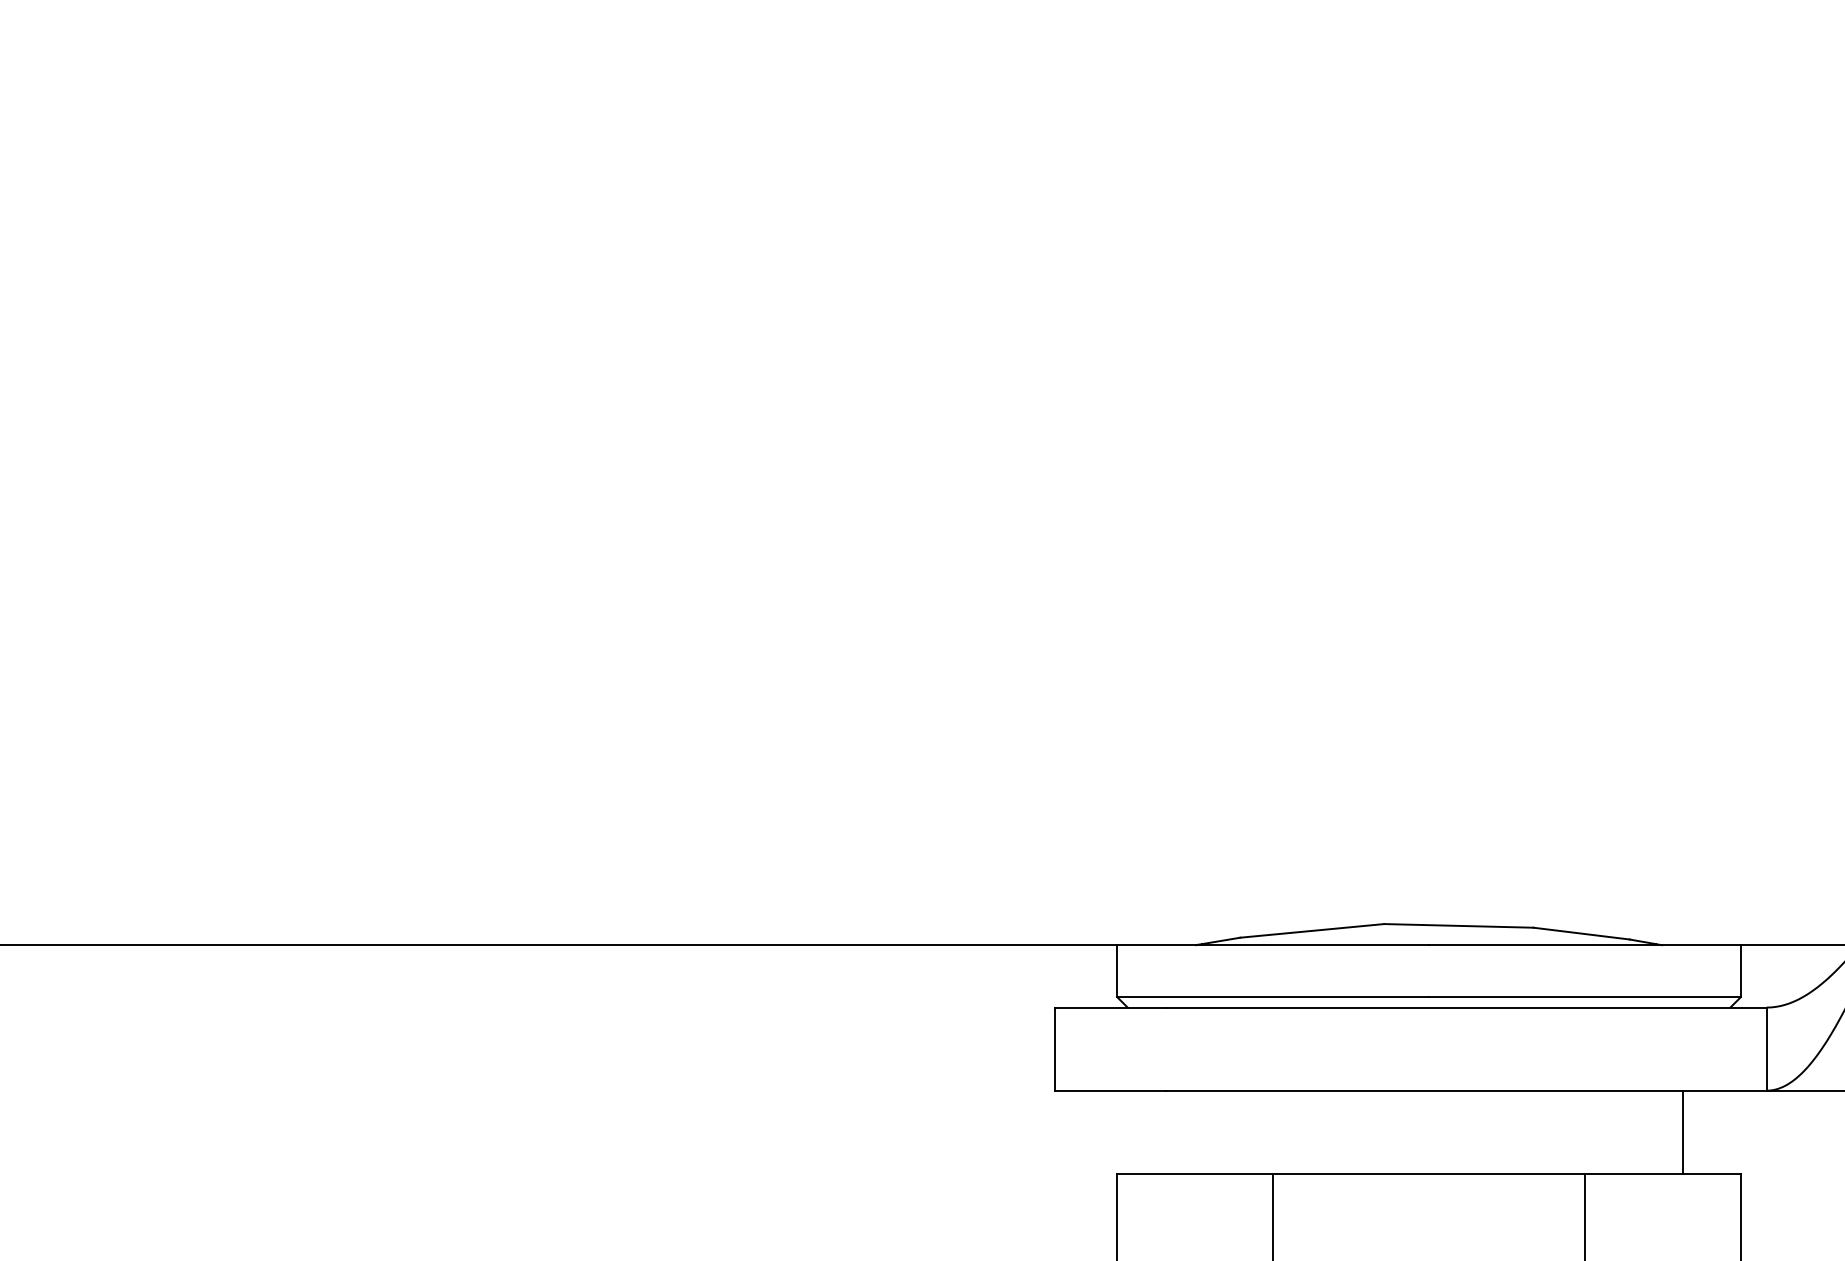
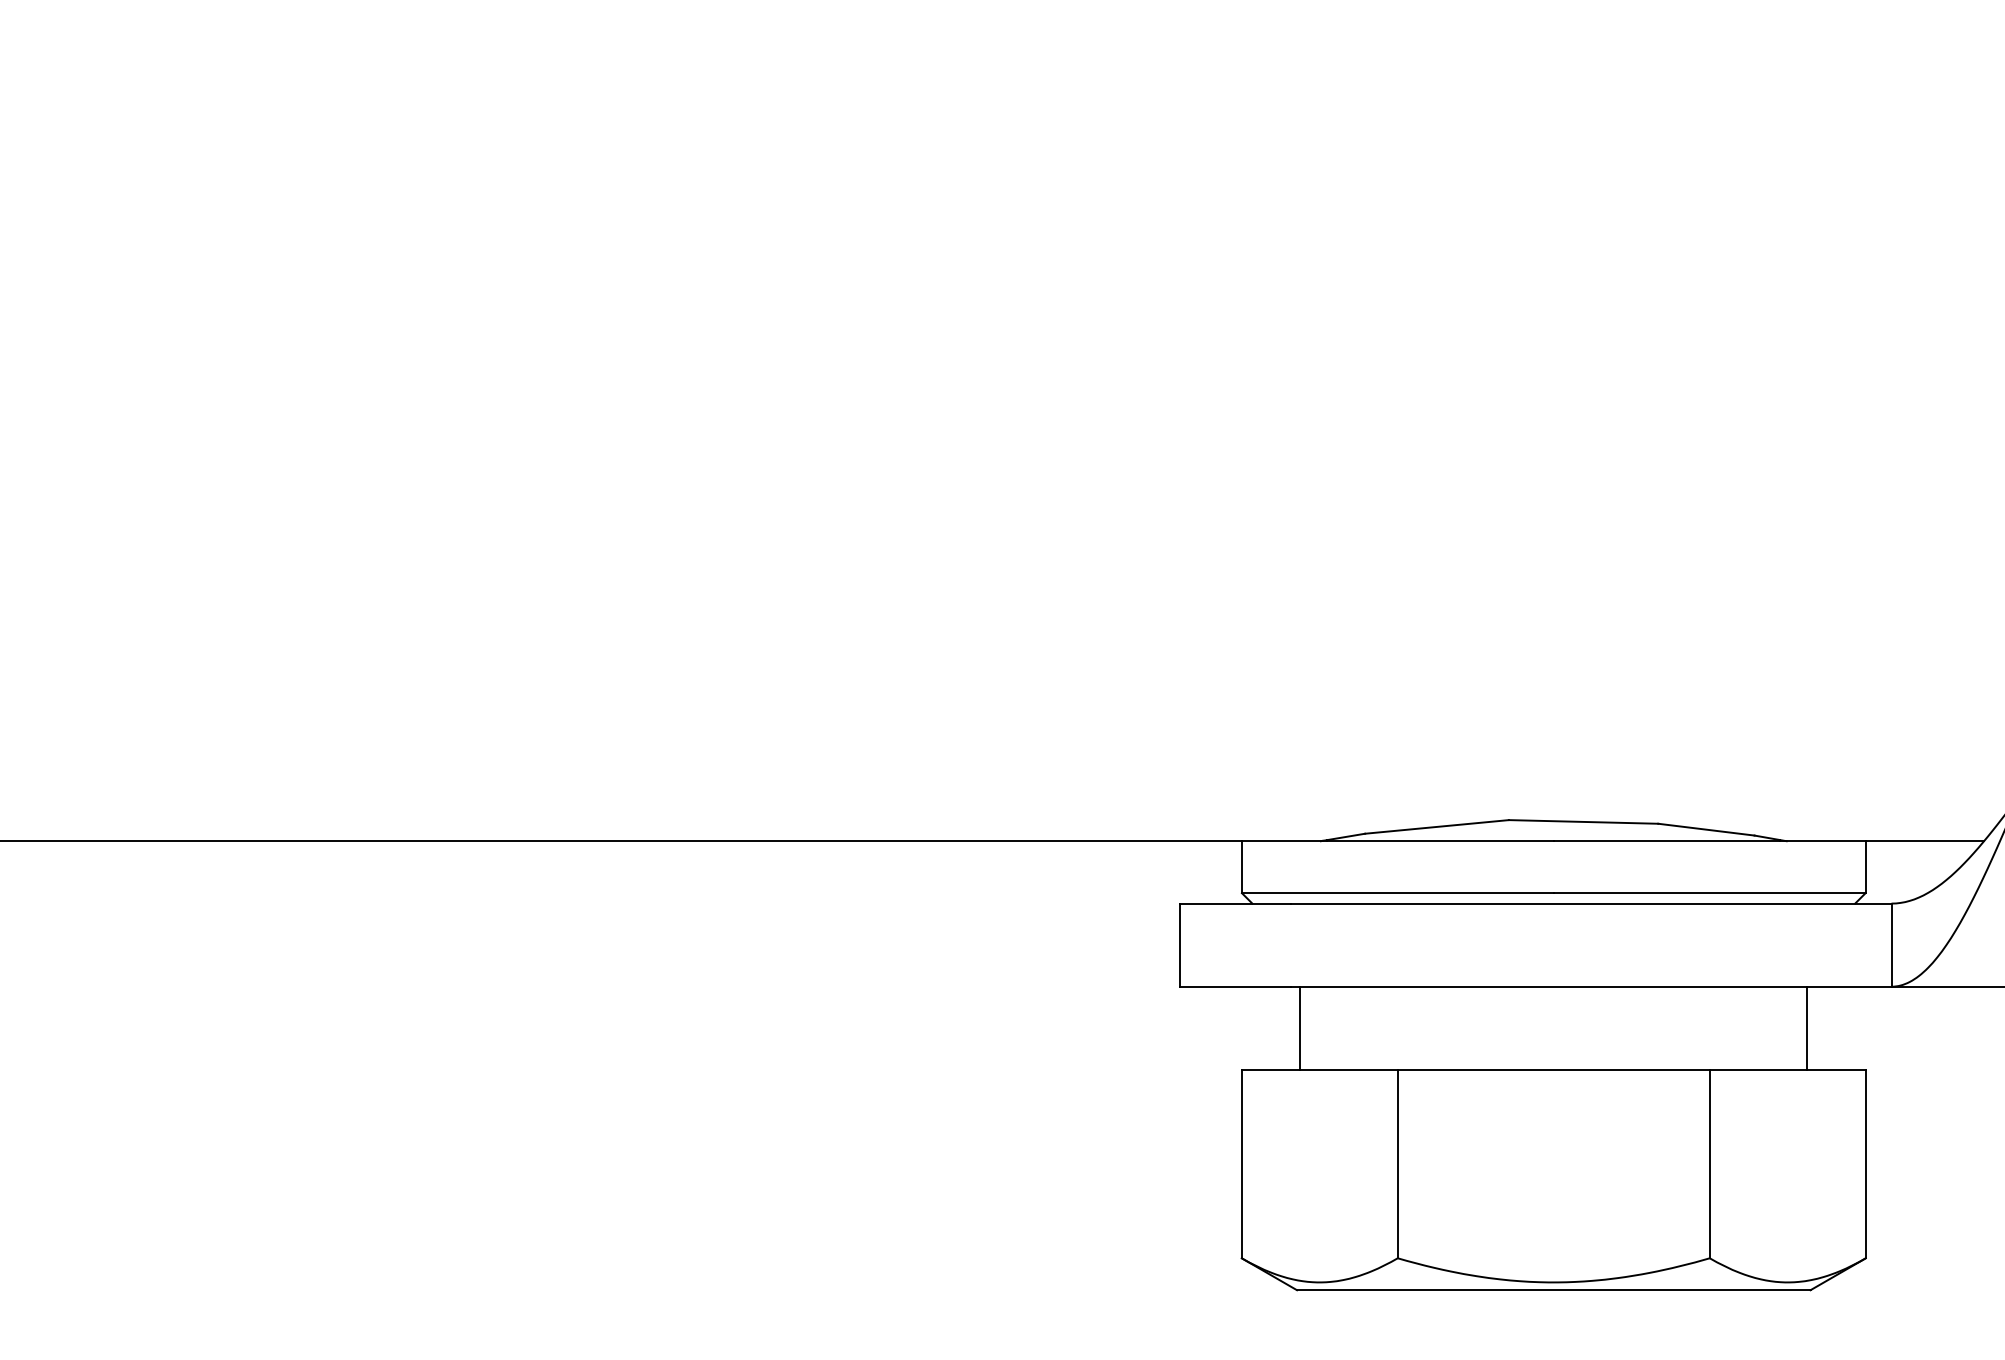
line: (1175, 1131) -> (1300, 1027), added

